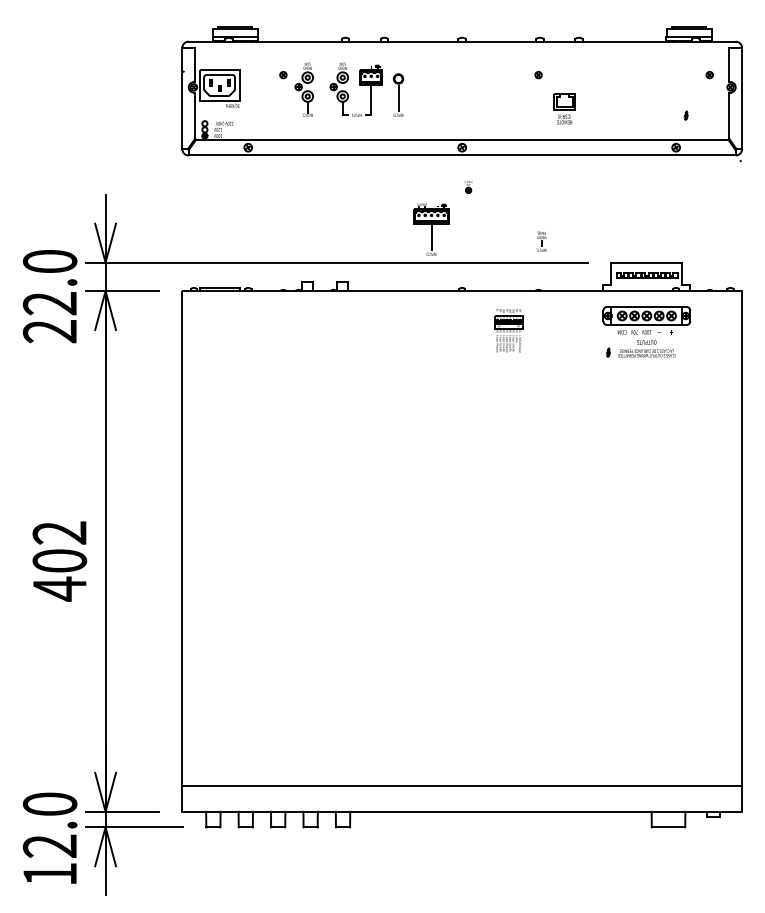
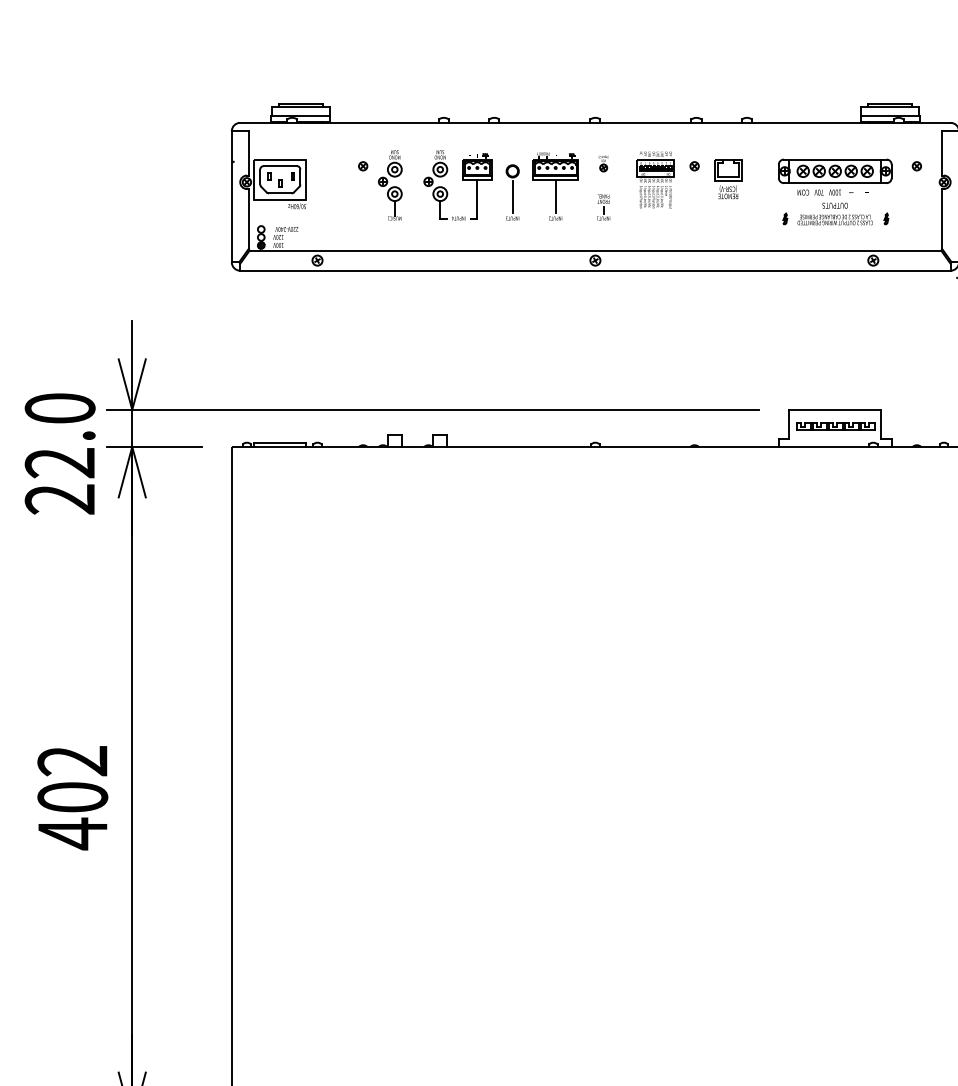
part: (564, 108) -> (728, 178), moved
part: (468, 187) -> (603, 164), moved
part: (431, 229) -> (555, 186), moved
part: (541, 241) -> (603, 207), moved
part: (508, 330) -> (655, 179), moved
part: (646, 331) -> (834, 191), moved

